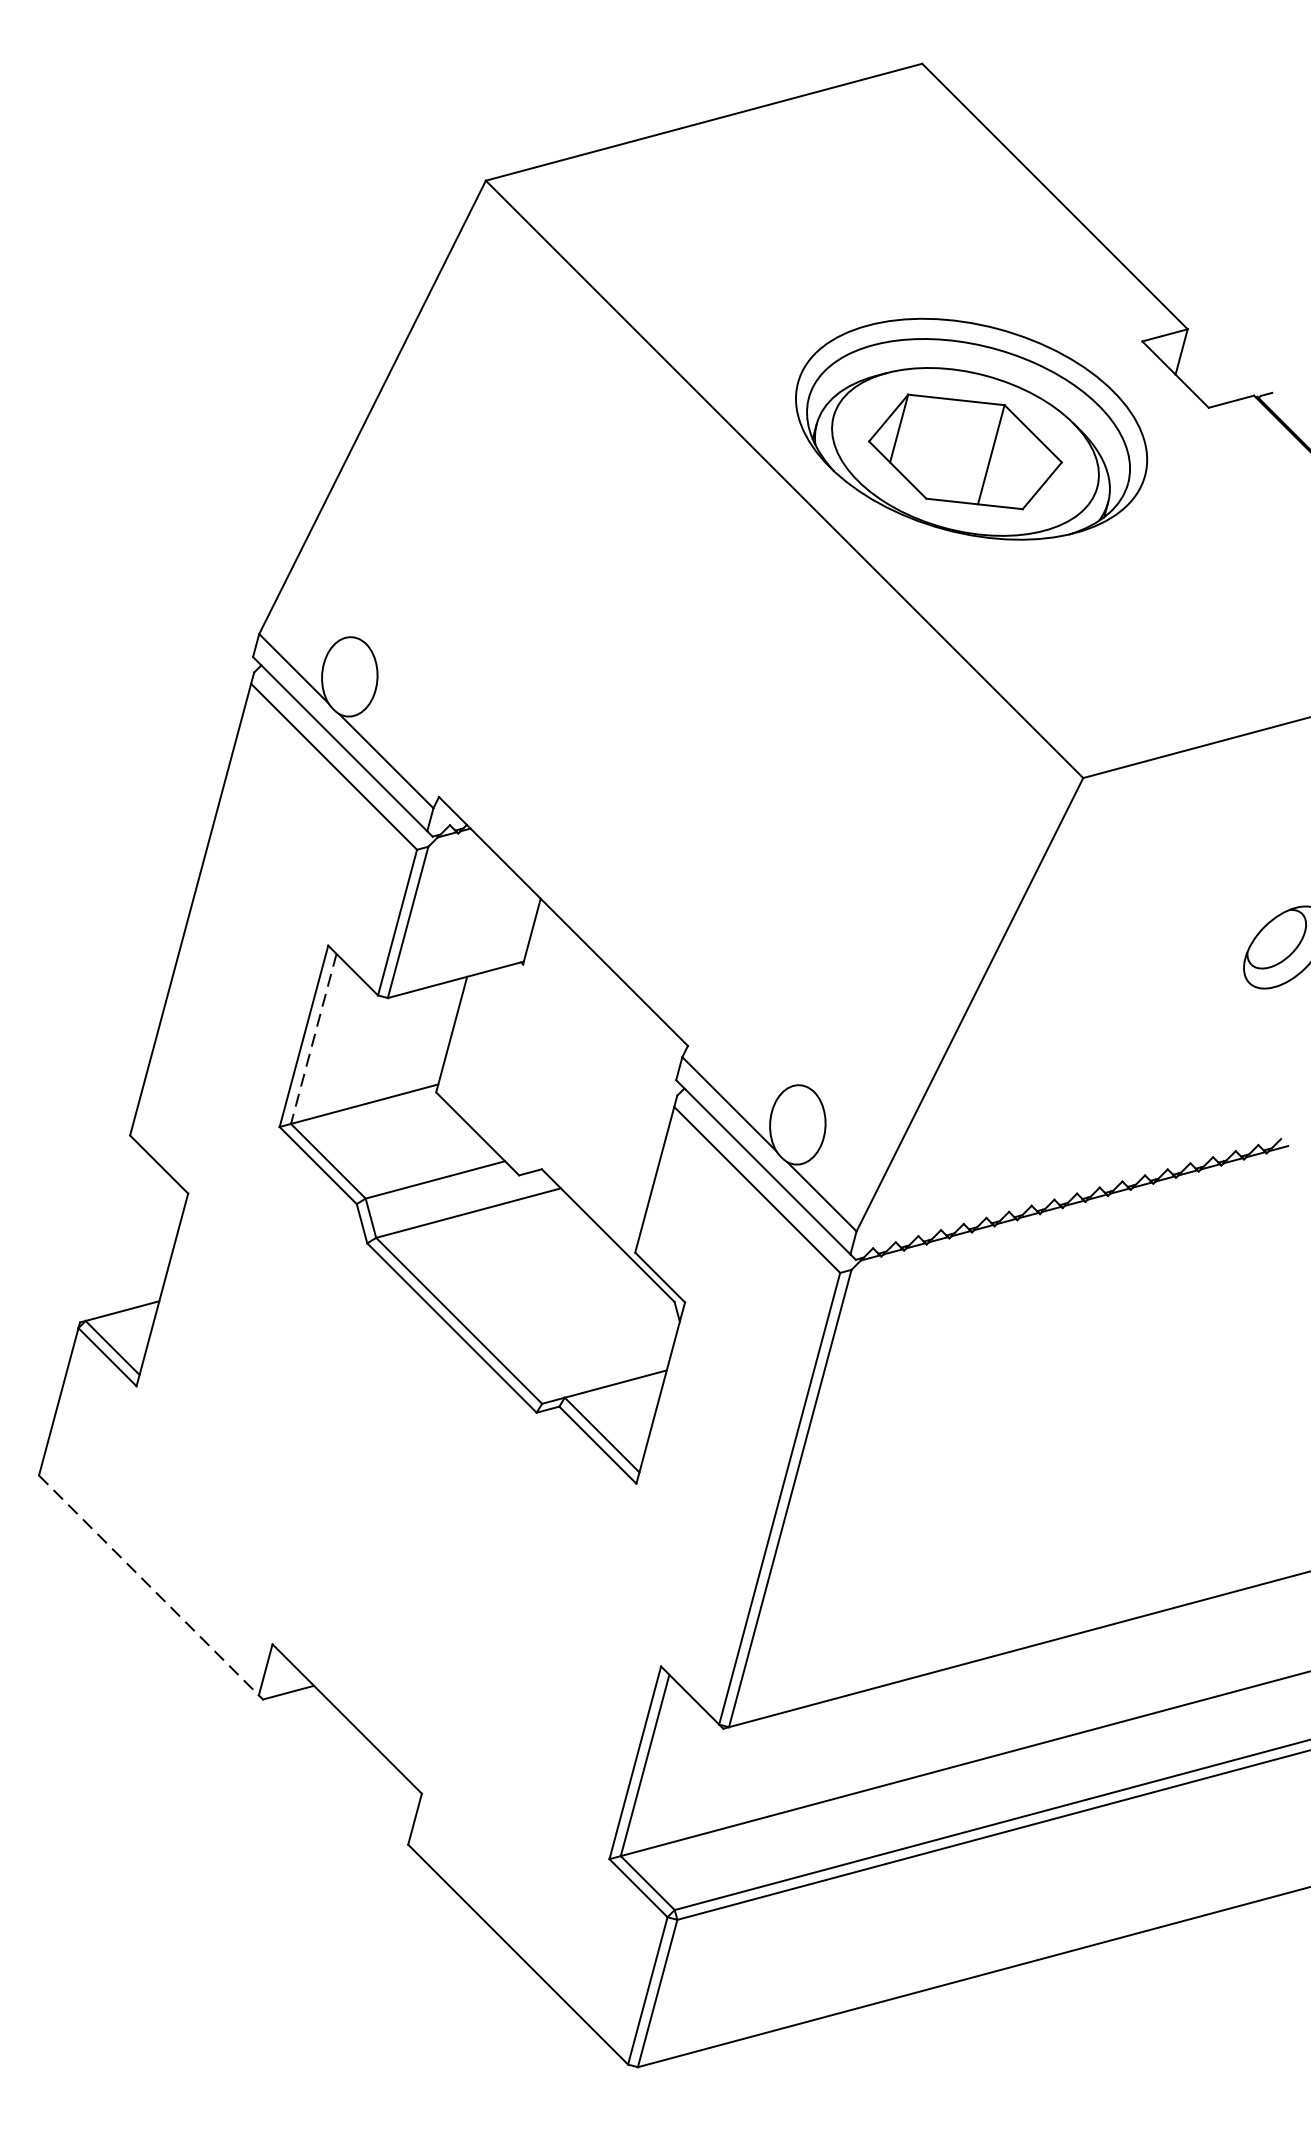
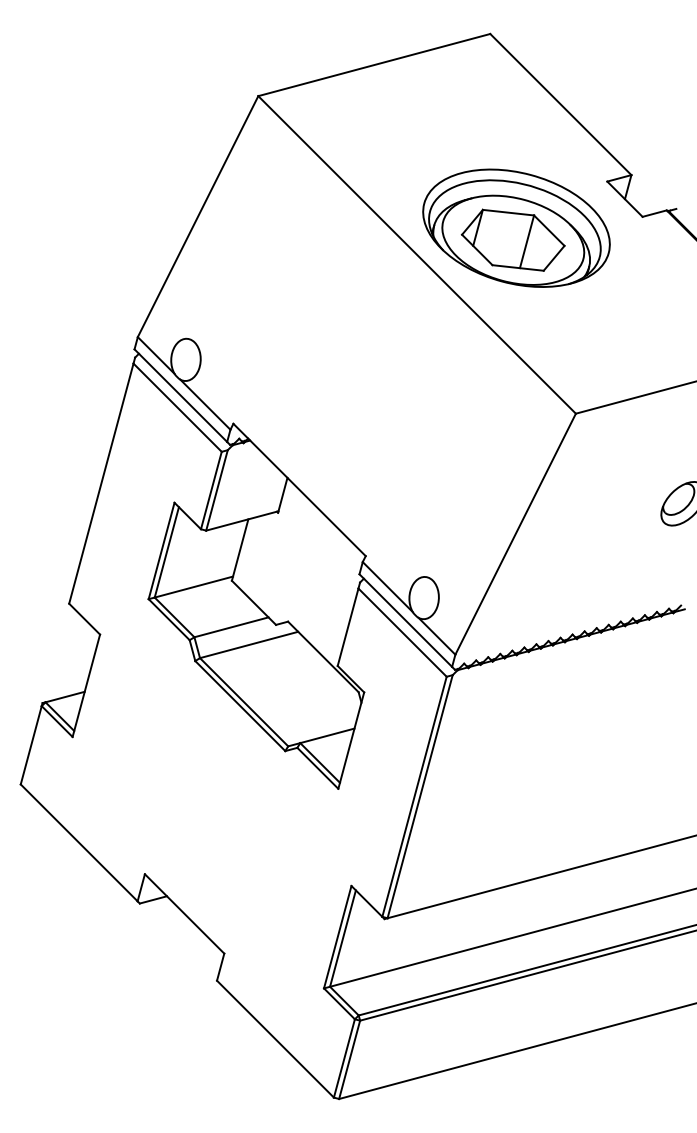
line: (313, 1039) -> (166, 552), dashed -> solid
line: (149, 1584) -> (79, 842), dashed -> solid

